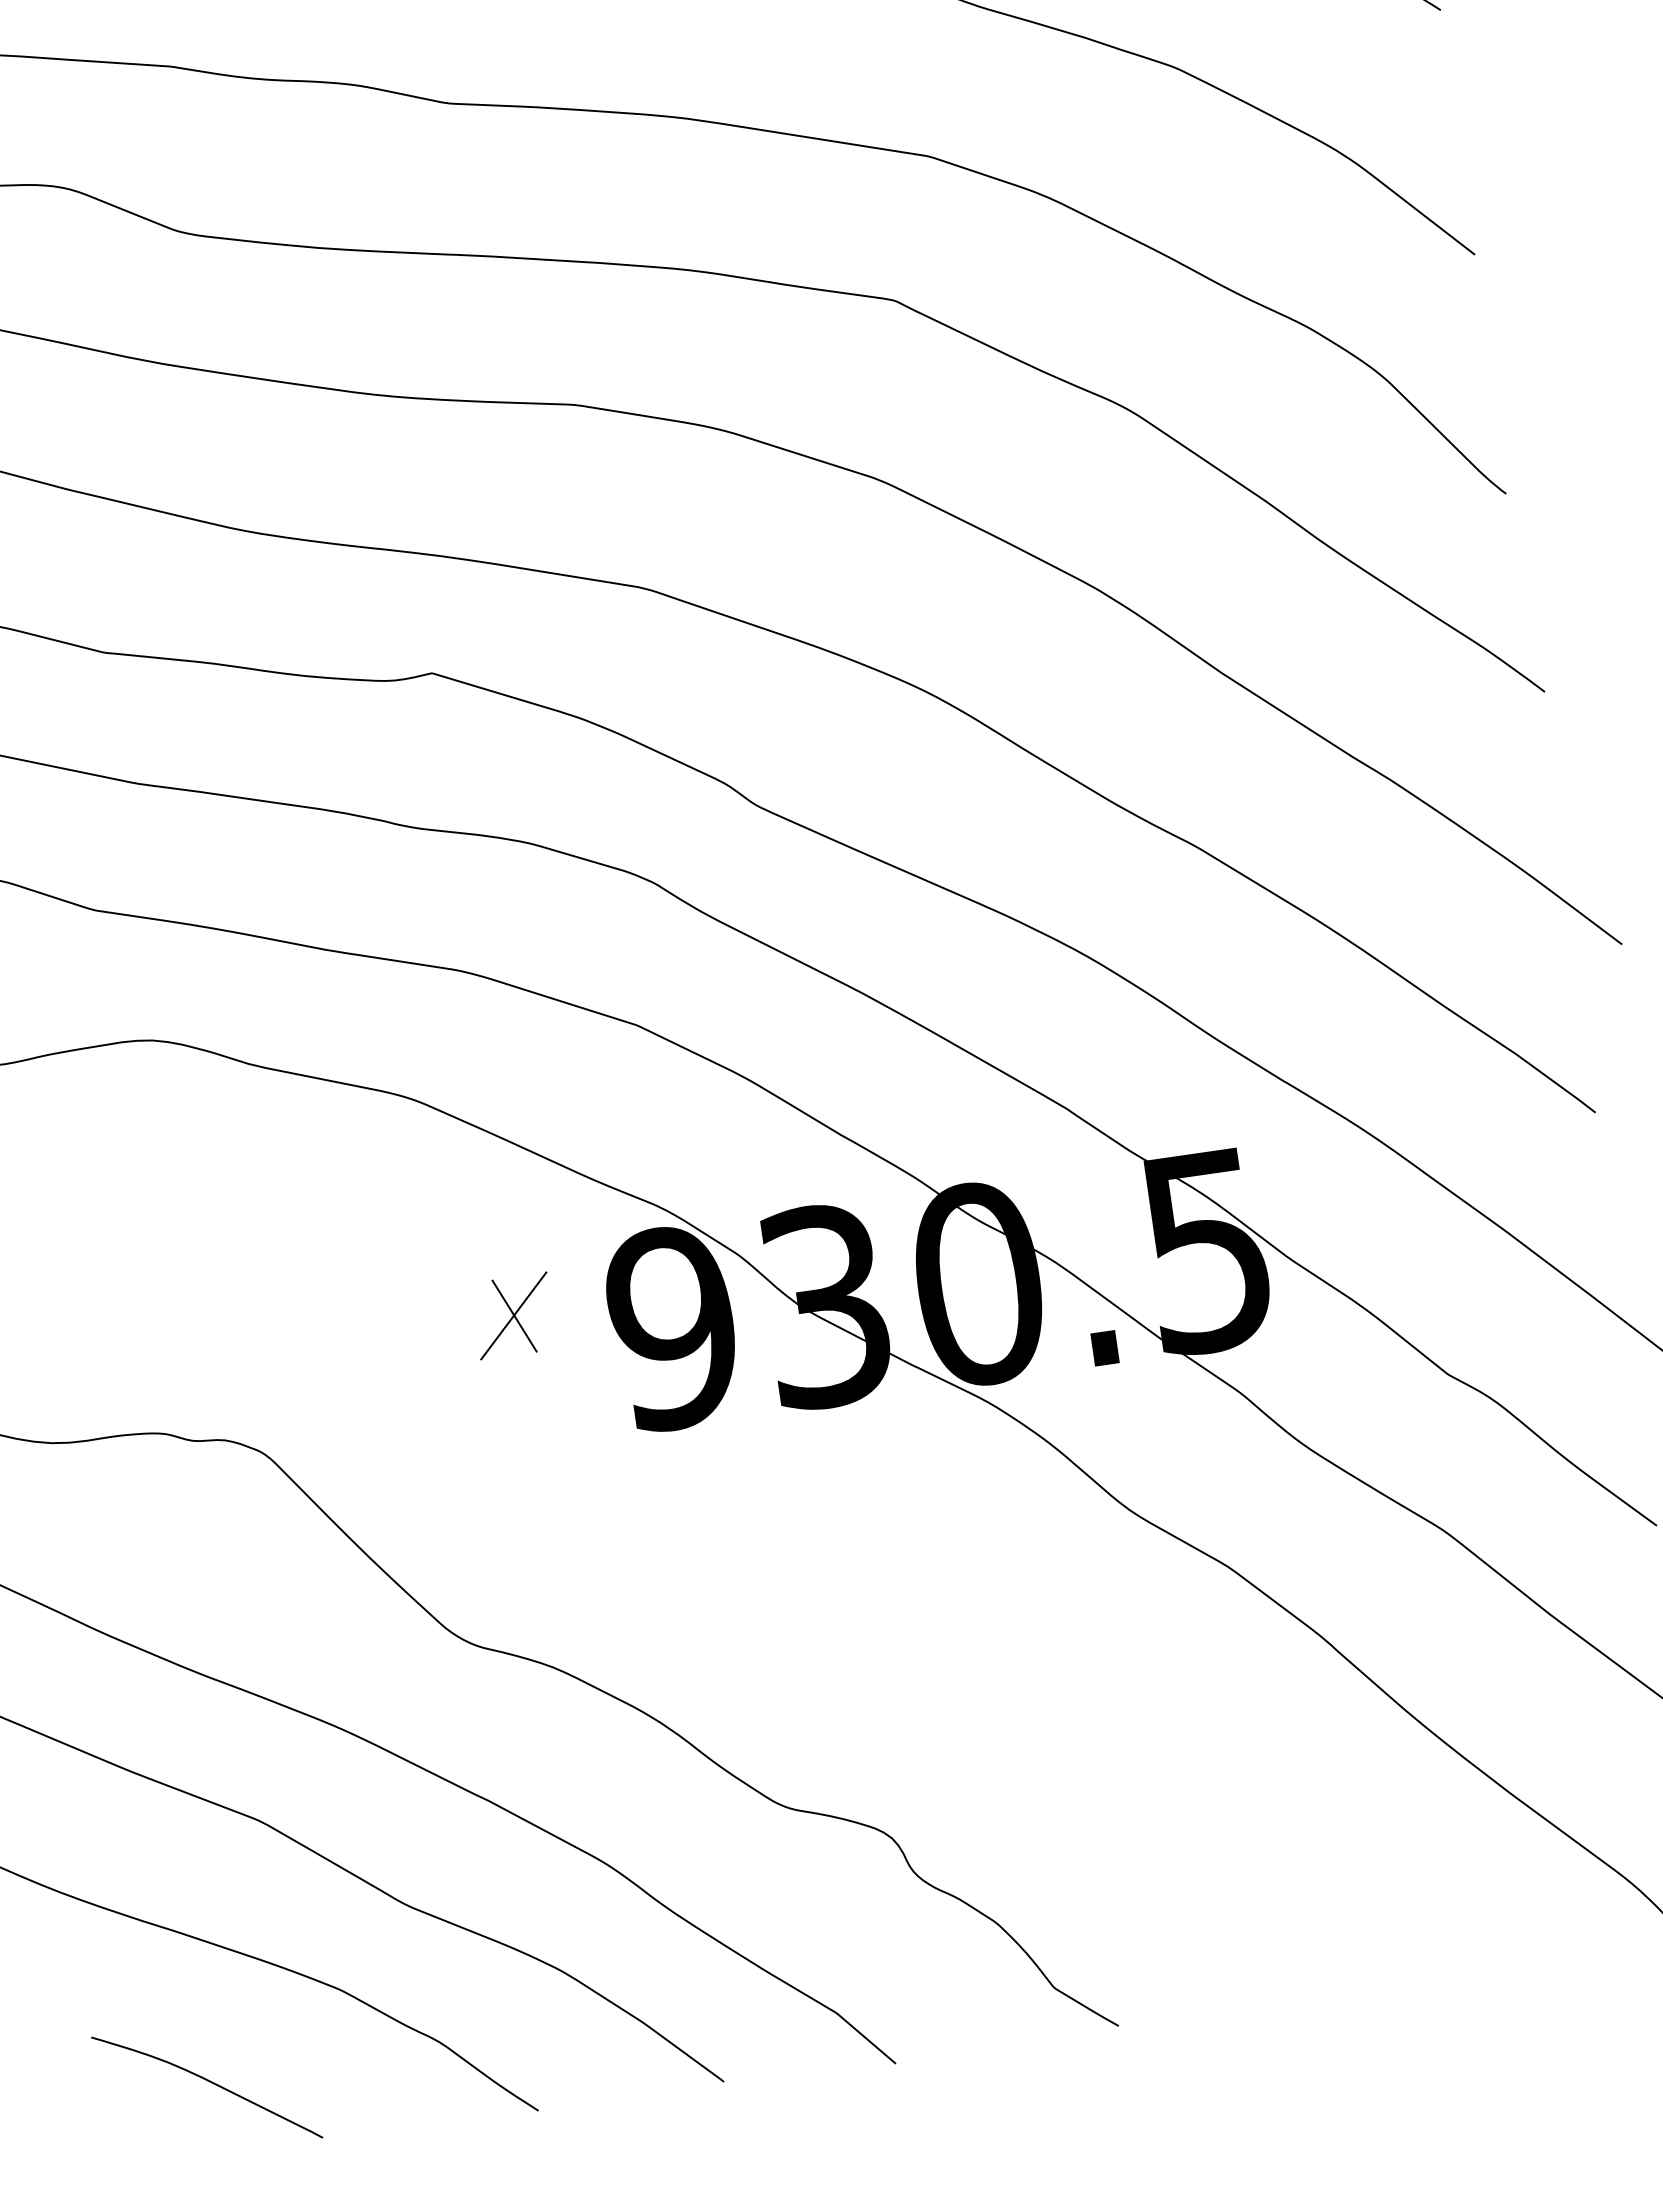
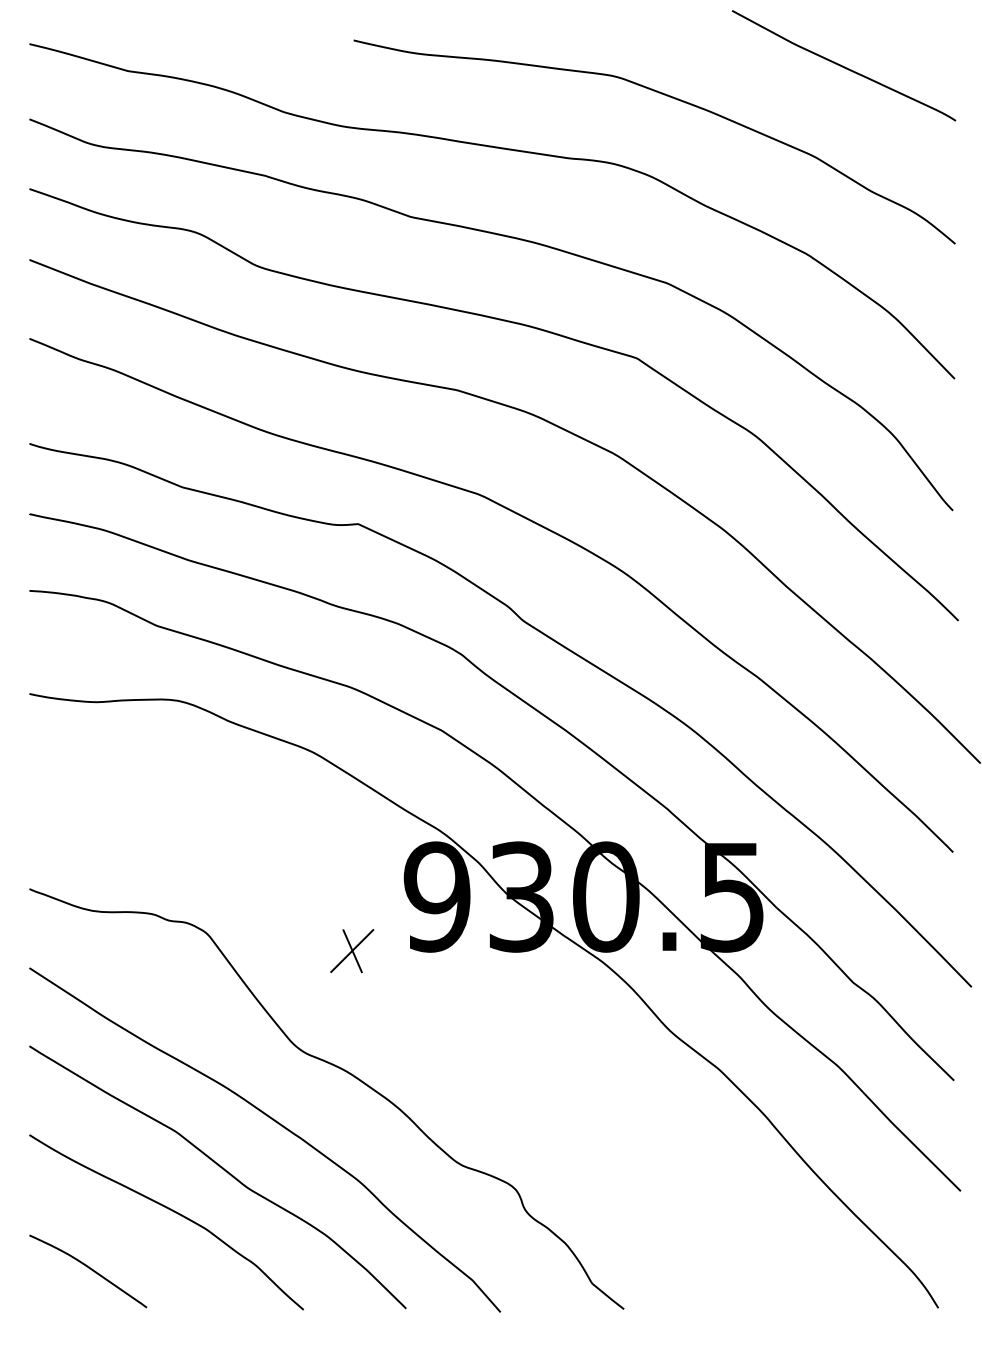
part: (514, 1316) -> (352, 951), moved
curve: (208, 2083) -> (89, 1269), moved

